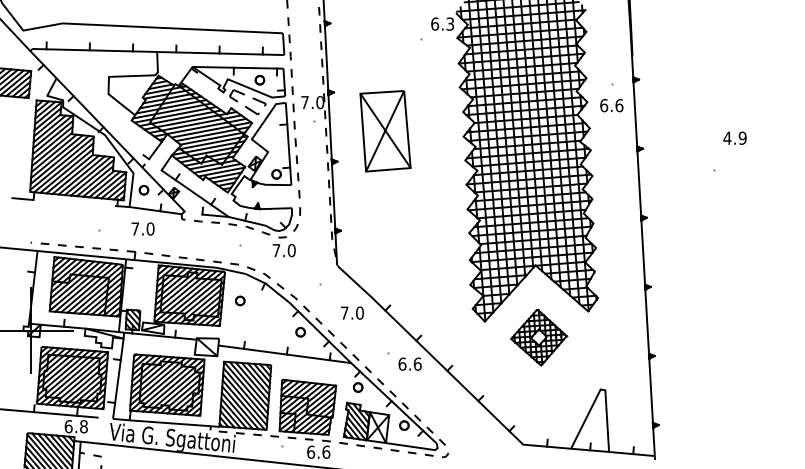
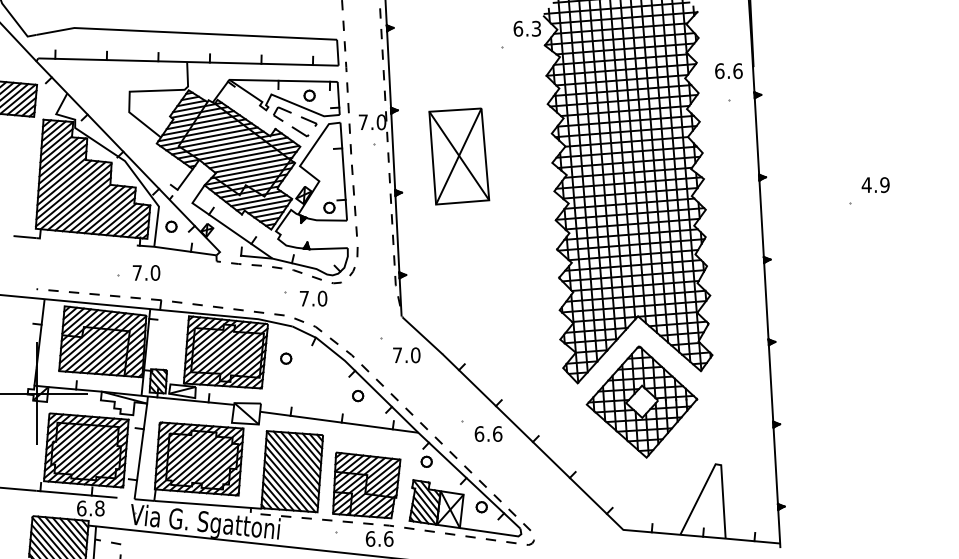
text: (611, 105) -> (728, 70), moved
text: (734, 137) -> (875, 184), moved
text: (142, 228) -> (145, 272), moved
text: (283, 250) -> (312, 298), moved
text: (352, 312) -> (406, 354), moved
part: (538, 337) -> (641, 402), size x1.67

